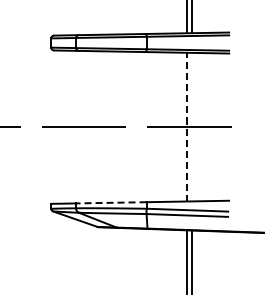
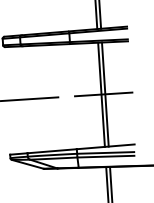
line: (186, 126) -> (101, 94), dashed -> solid
line: (192, 126) -> (105, 94), added
line: (110, 202) -> (51, 151), dashed -> solid

